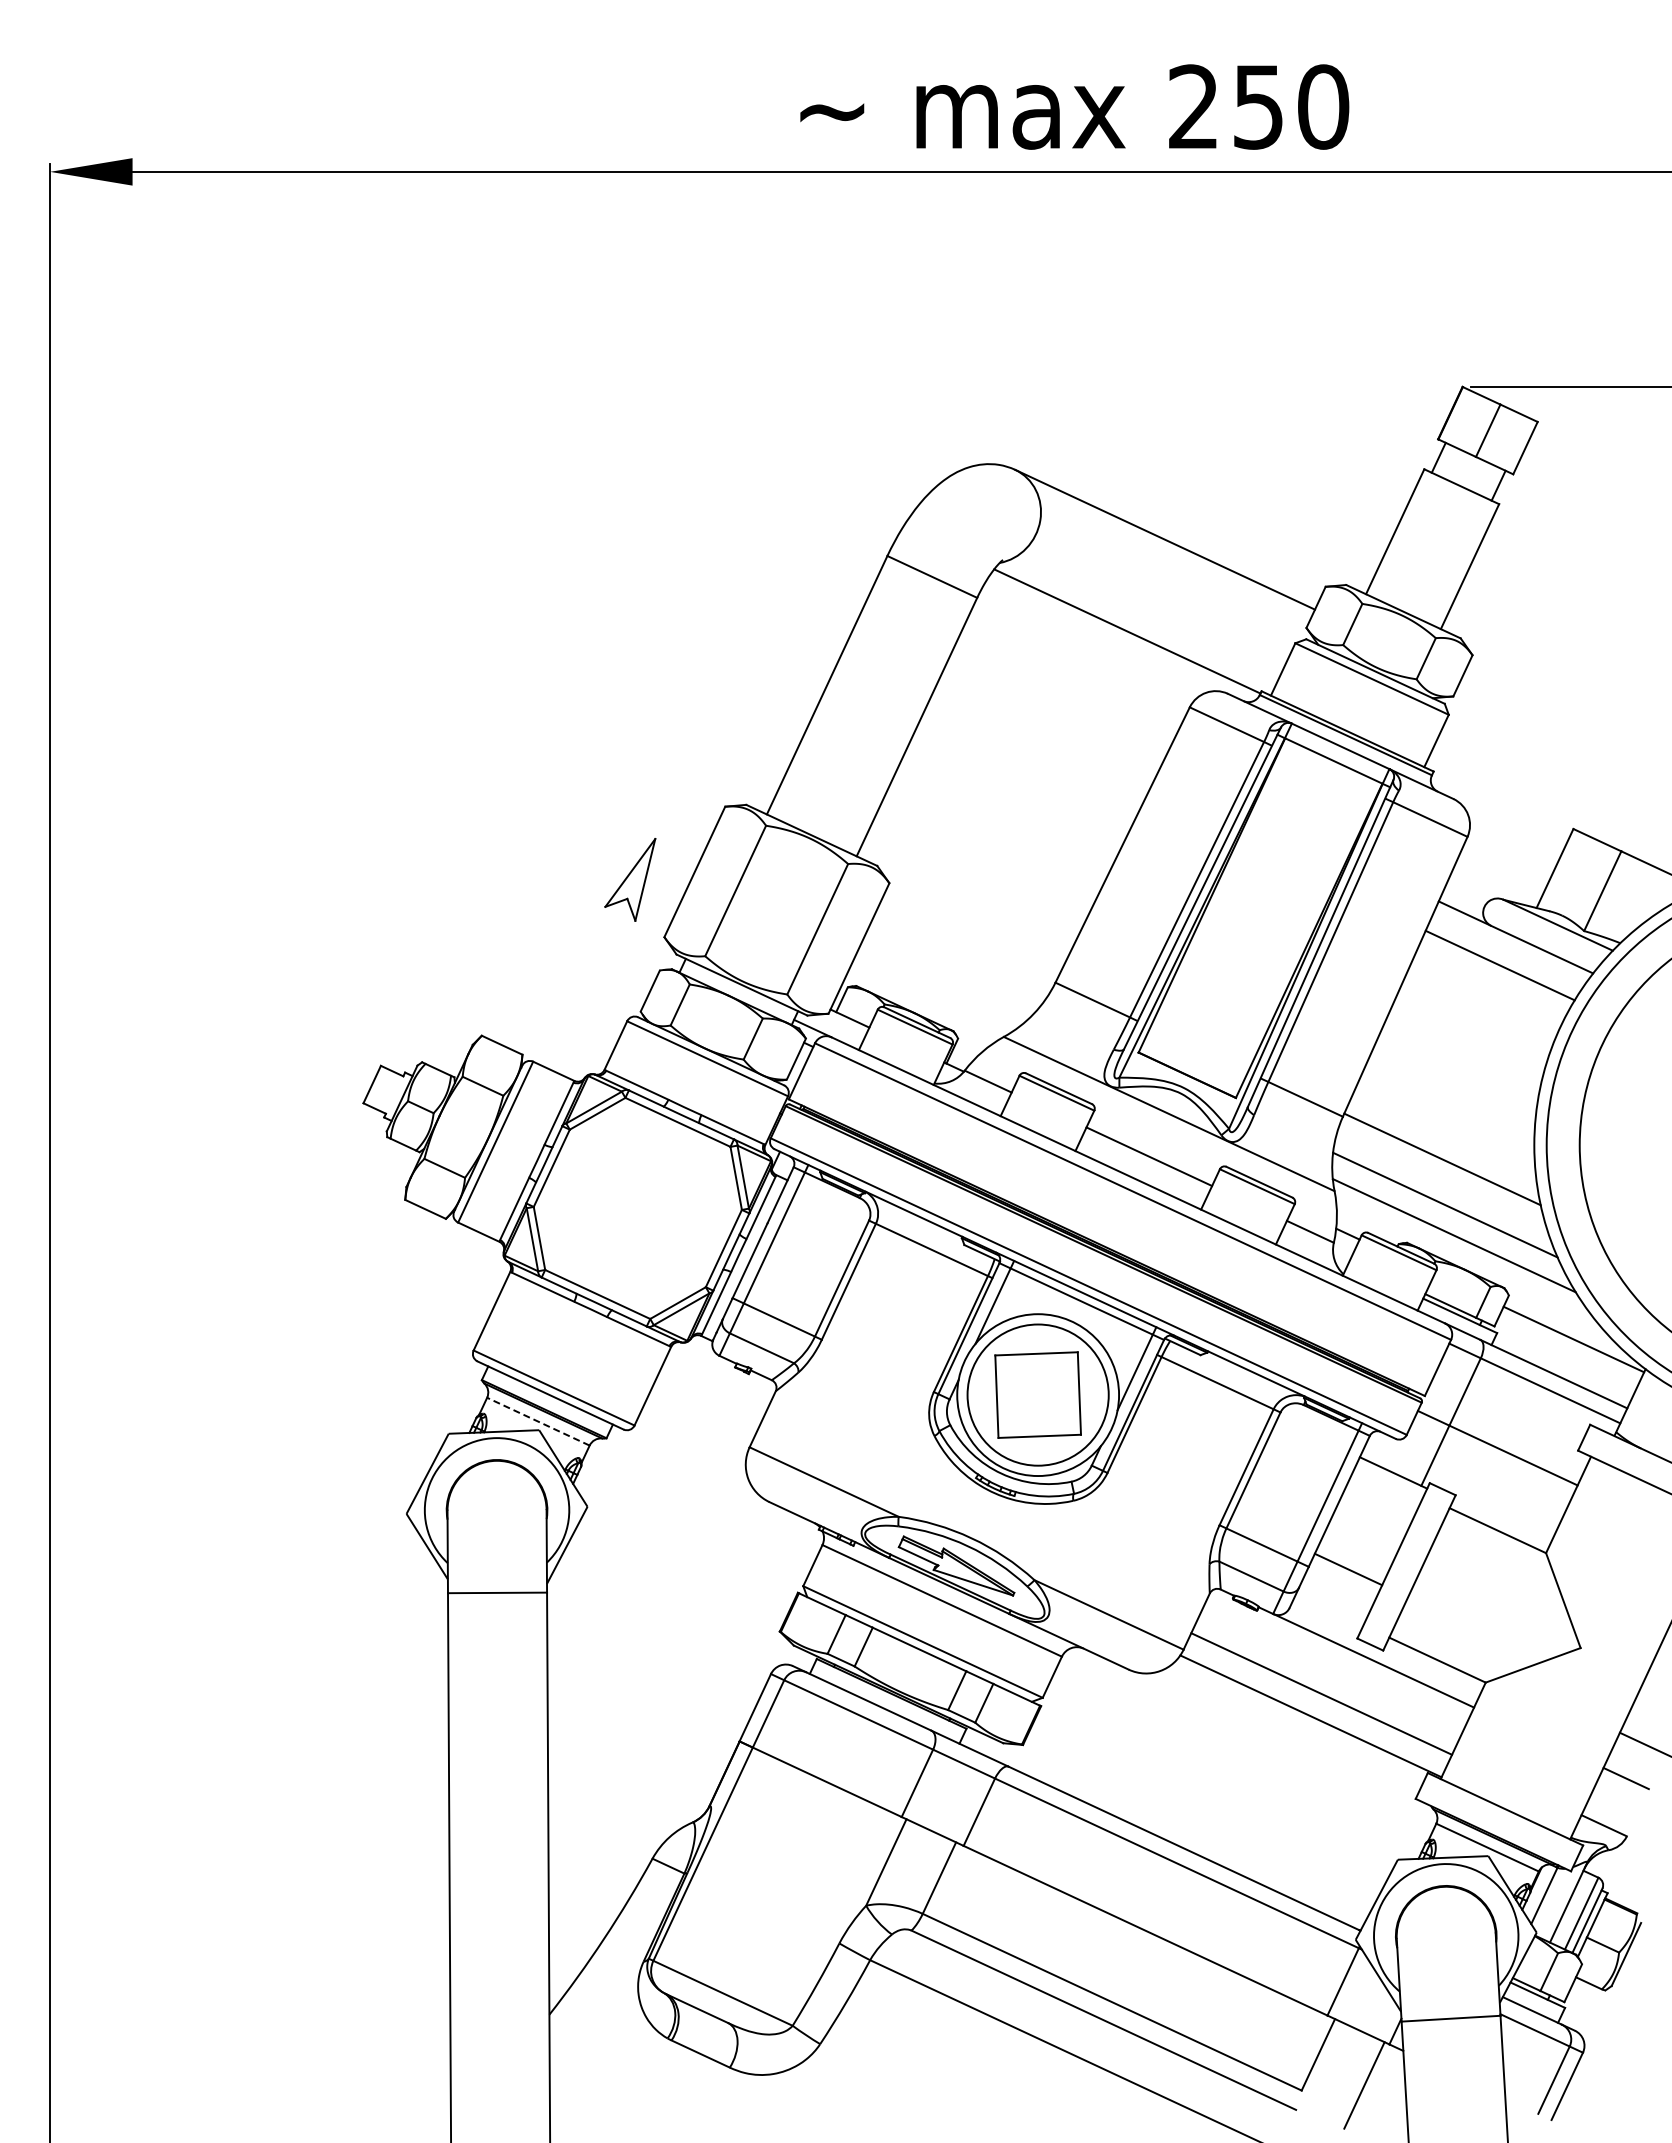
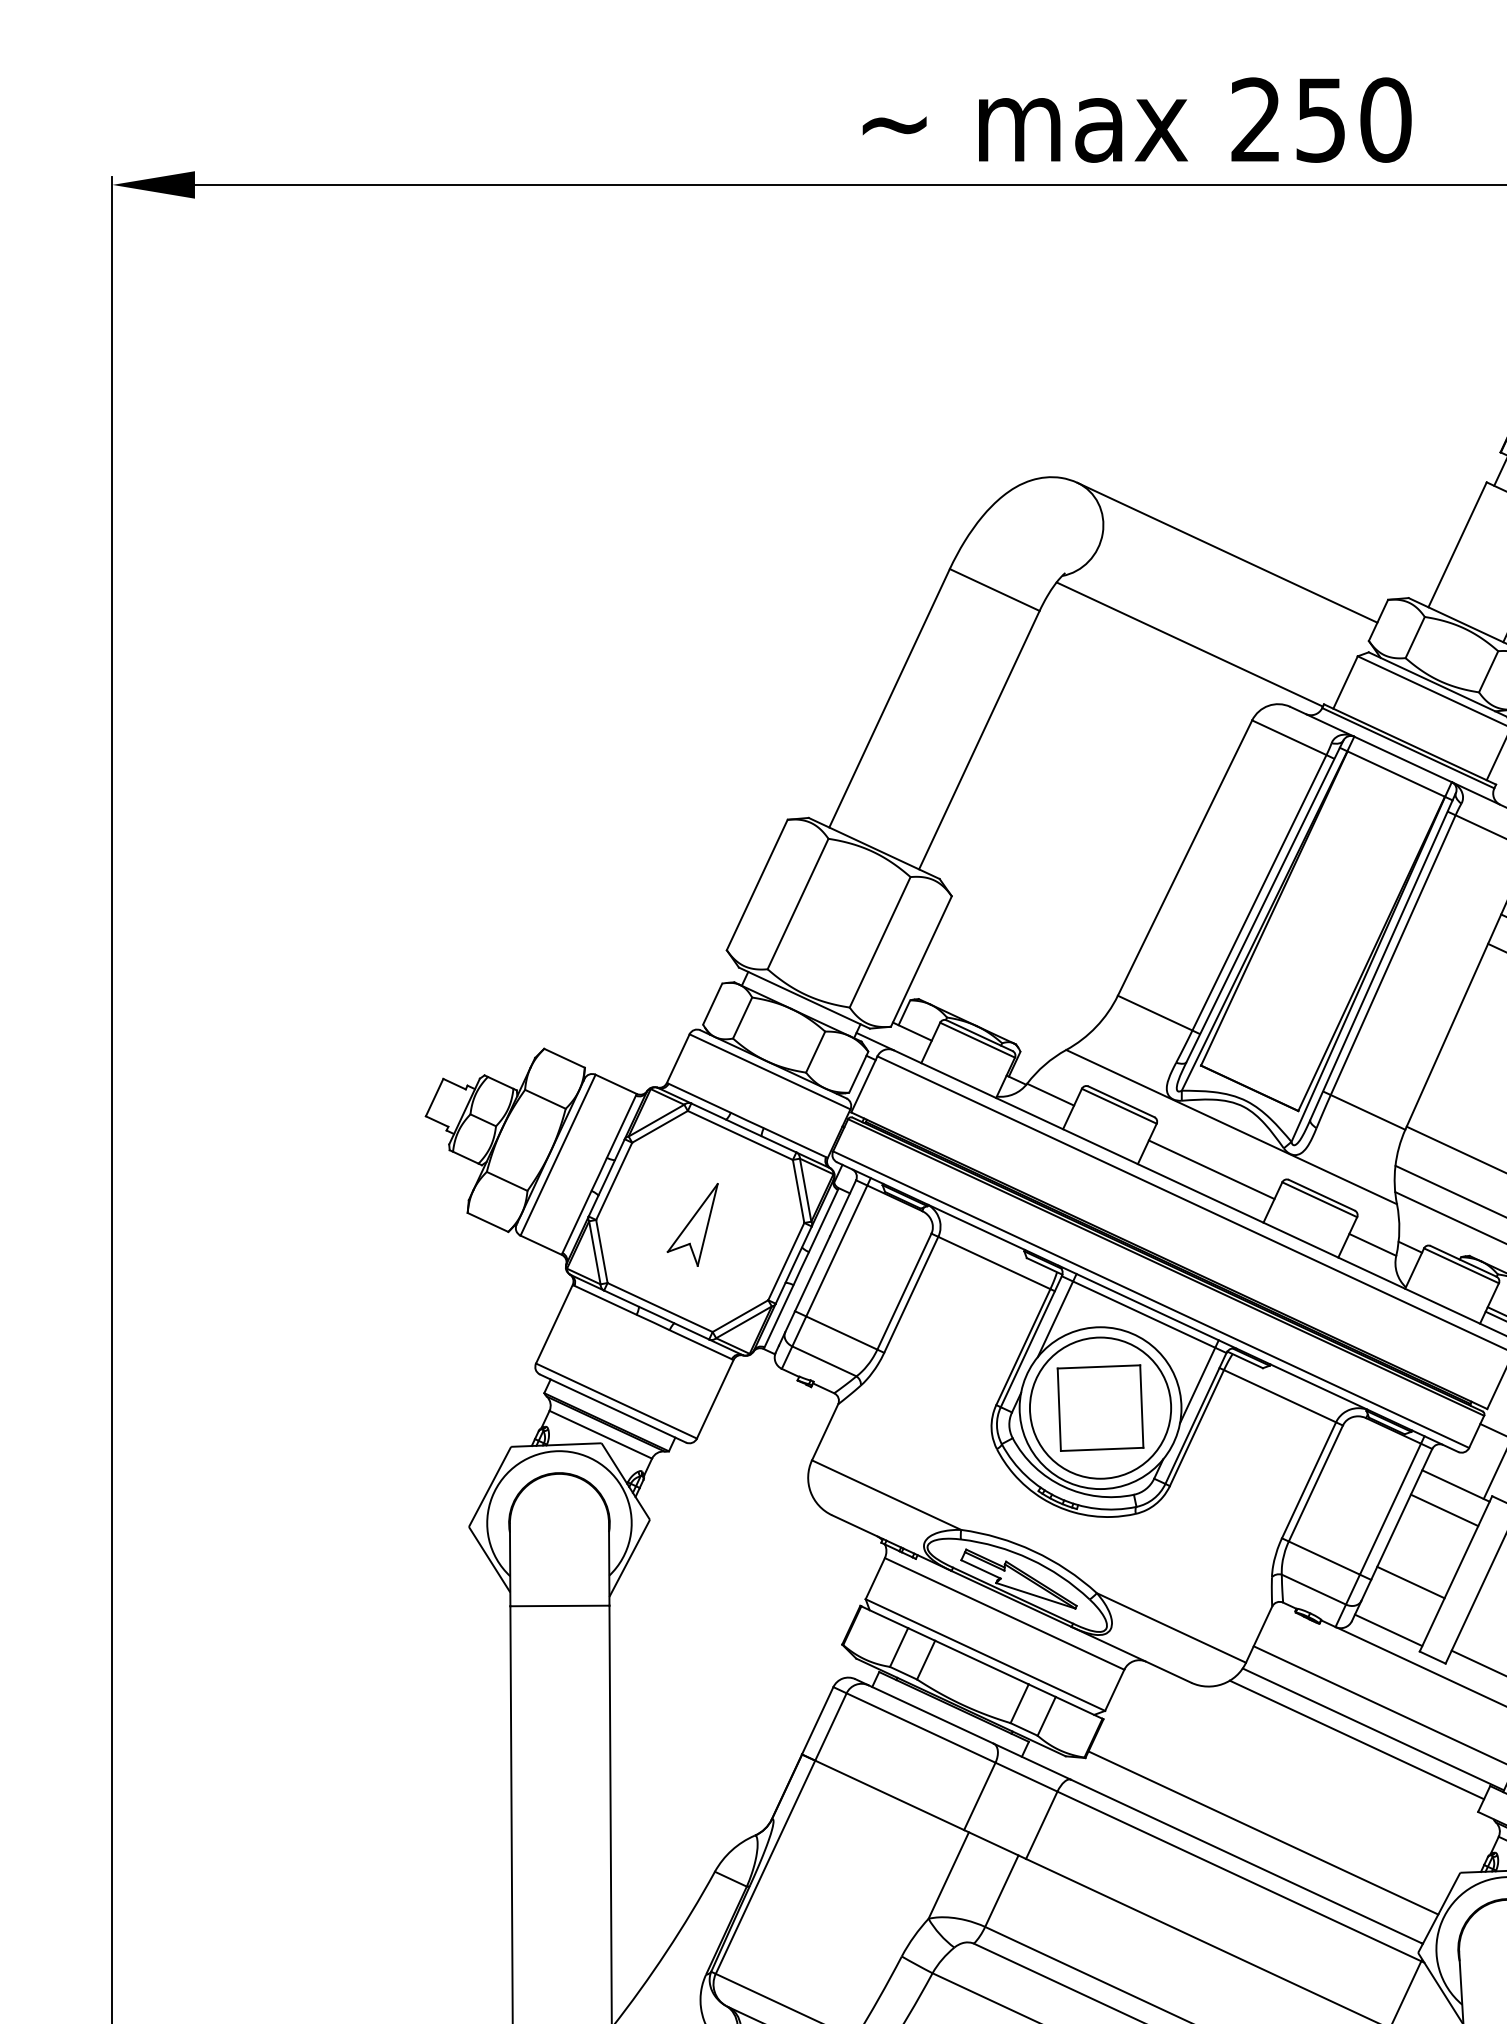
part: (630, 879) -> (692, 1224), moved
line: (538, 1421) -> (600, 1434), dashed -> solid
line: (1381, 1497) -> (1443, 1510), added
line: (1325, 1617) -> (1387, 1630), added
line: (1294, 1726) -> (1356, 1739), added
line: (1200, 1819) -> (1262, 1832), added

